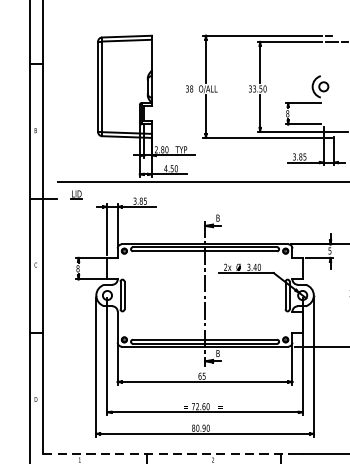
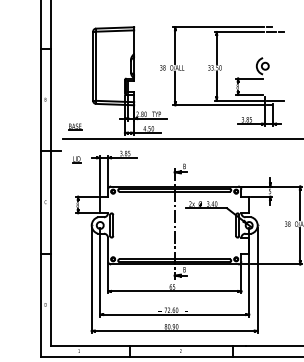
part: (75, 165) -> (75, 126), added
part: (76, 194) -> (76, 159), moved
line: (170, 454) -> (148, 346), dashed -> solid

